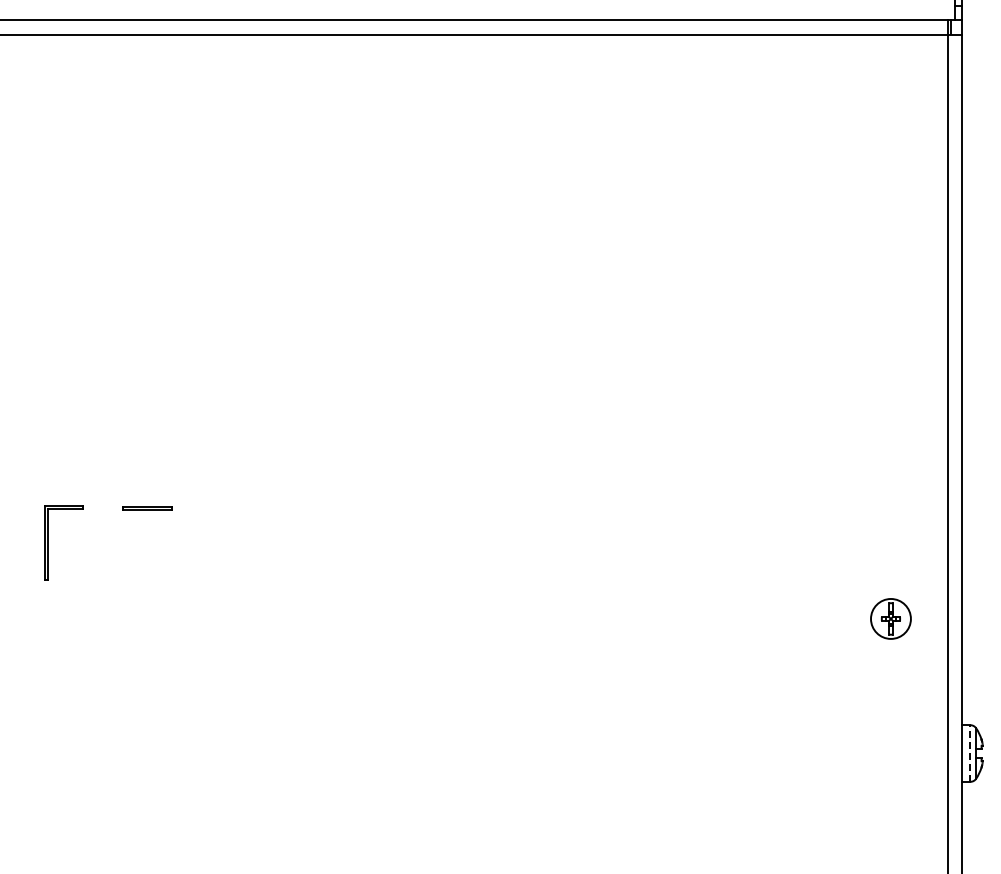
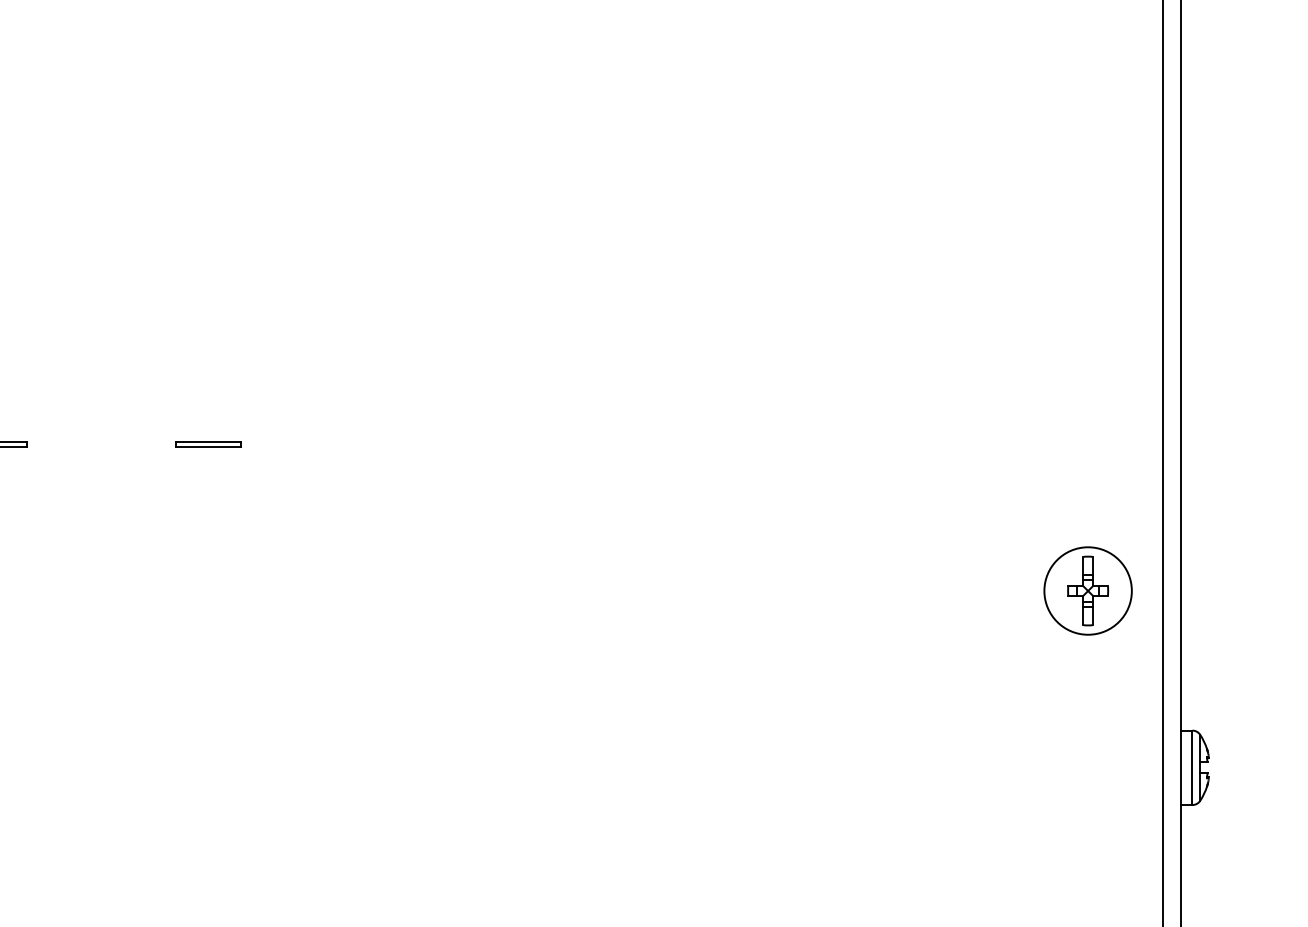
line: (147, 507) -> (208, 443), moved
part: (890, 618) -> (1087, 590), size x1.67
line: (970, 753) -> (1192, 767), dashed -> solid

